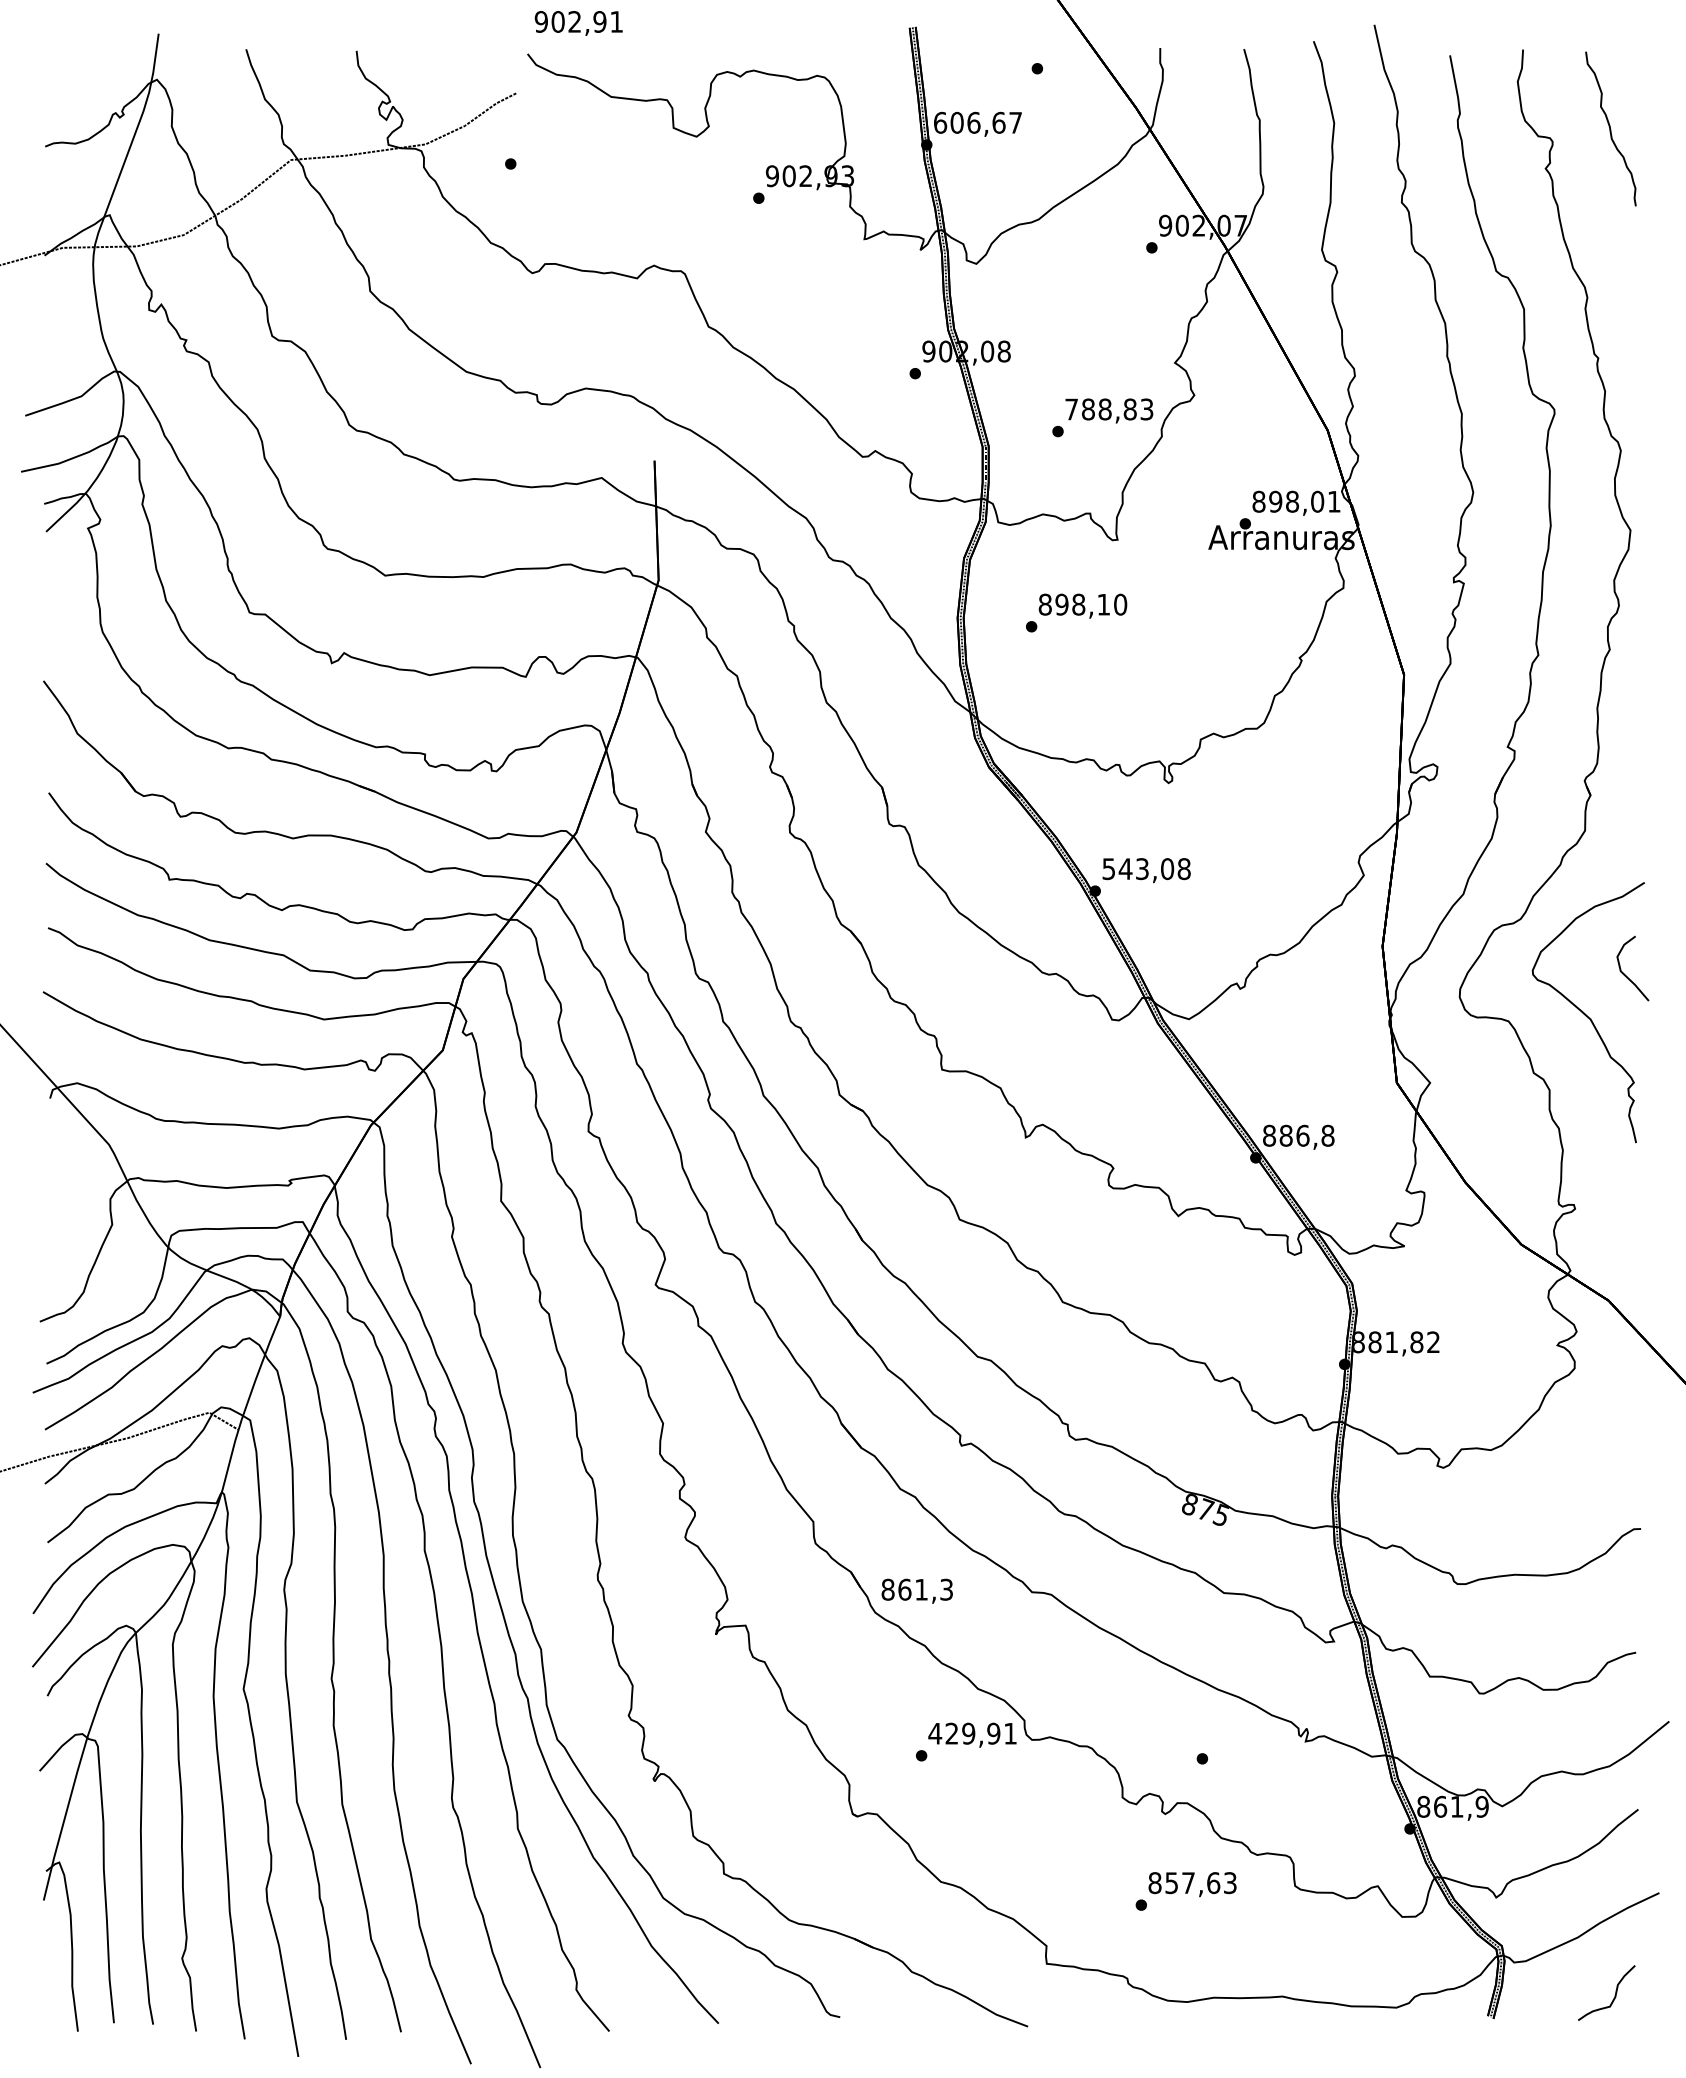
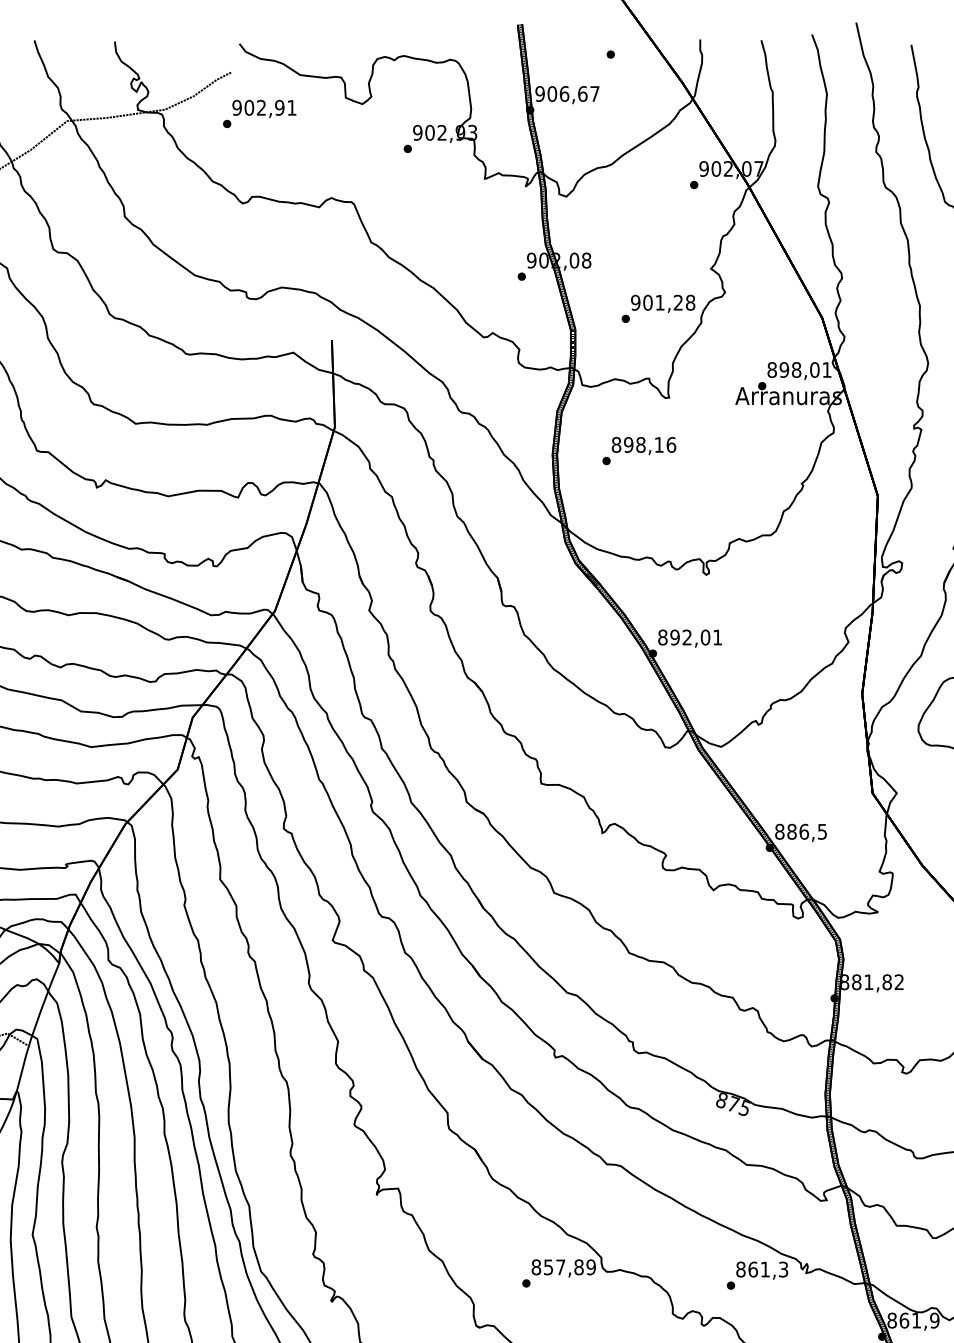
text: (578, 23) -> (264, 109), moved
text: (940, 122) -> (540, 93), 606,67 -> 906,67
text: (1109, 409) -> (663, 302), 788,83 -> 901,28
text: (1120, 604) -> (671, 444), 898,10 -> 898,16
text: (1146, 869) -> (690, 637), 543,08 -> 892,01
text: (1327, 1135) -> (822, 831), 886,8 -> 886,5
text: (916, 1590) -> (761, 1270), moved
text: (972, 1733) -> (563, 1267), 429,91 -> 857,89

